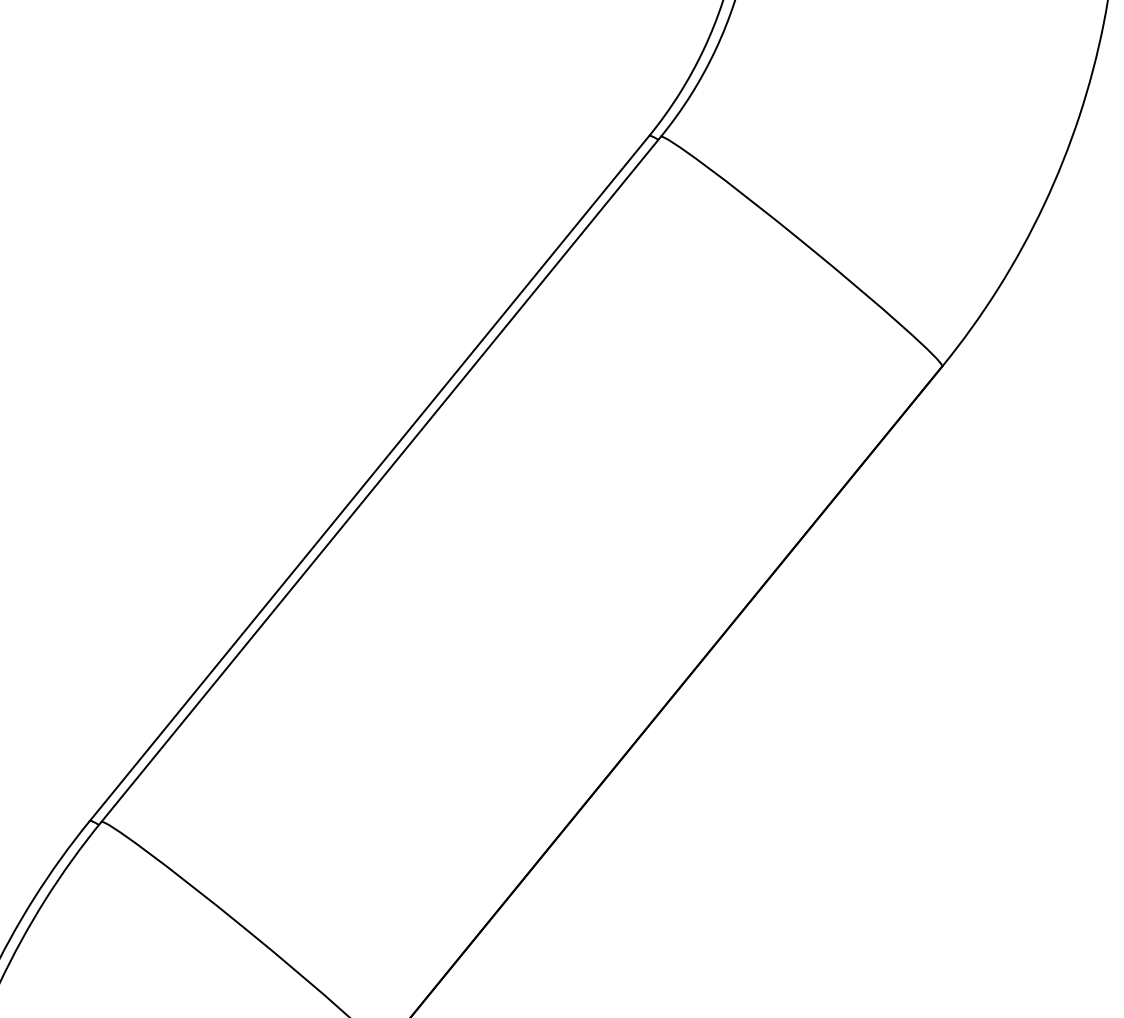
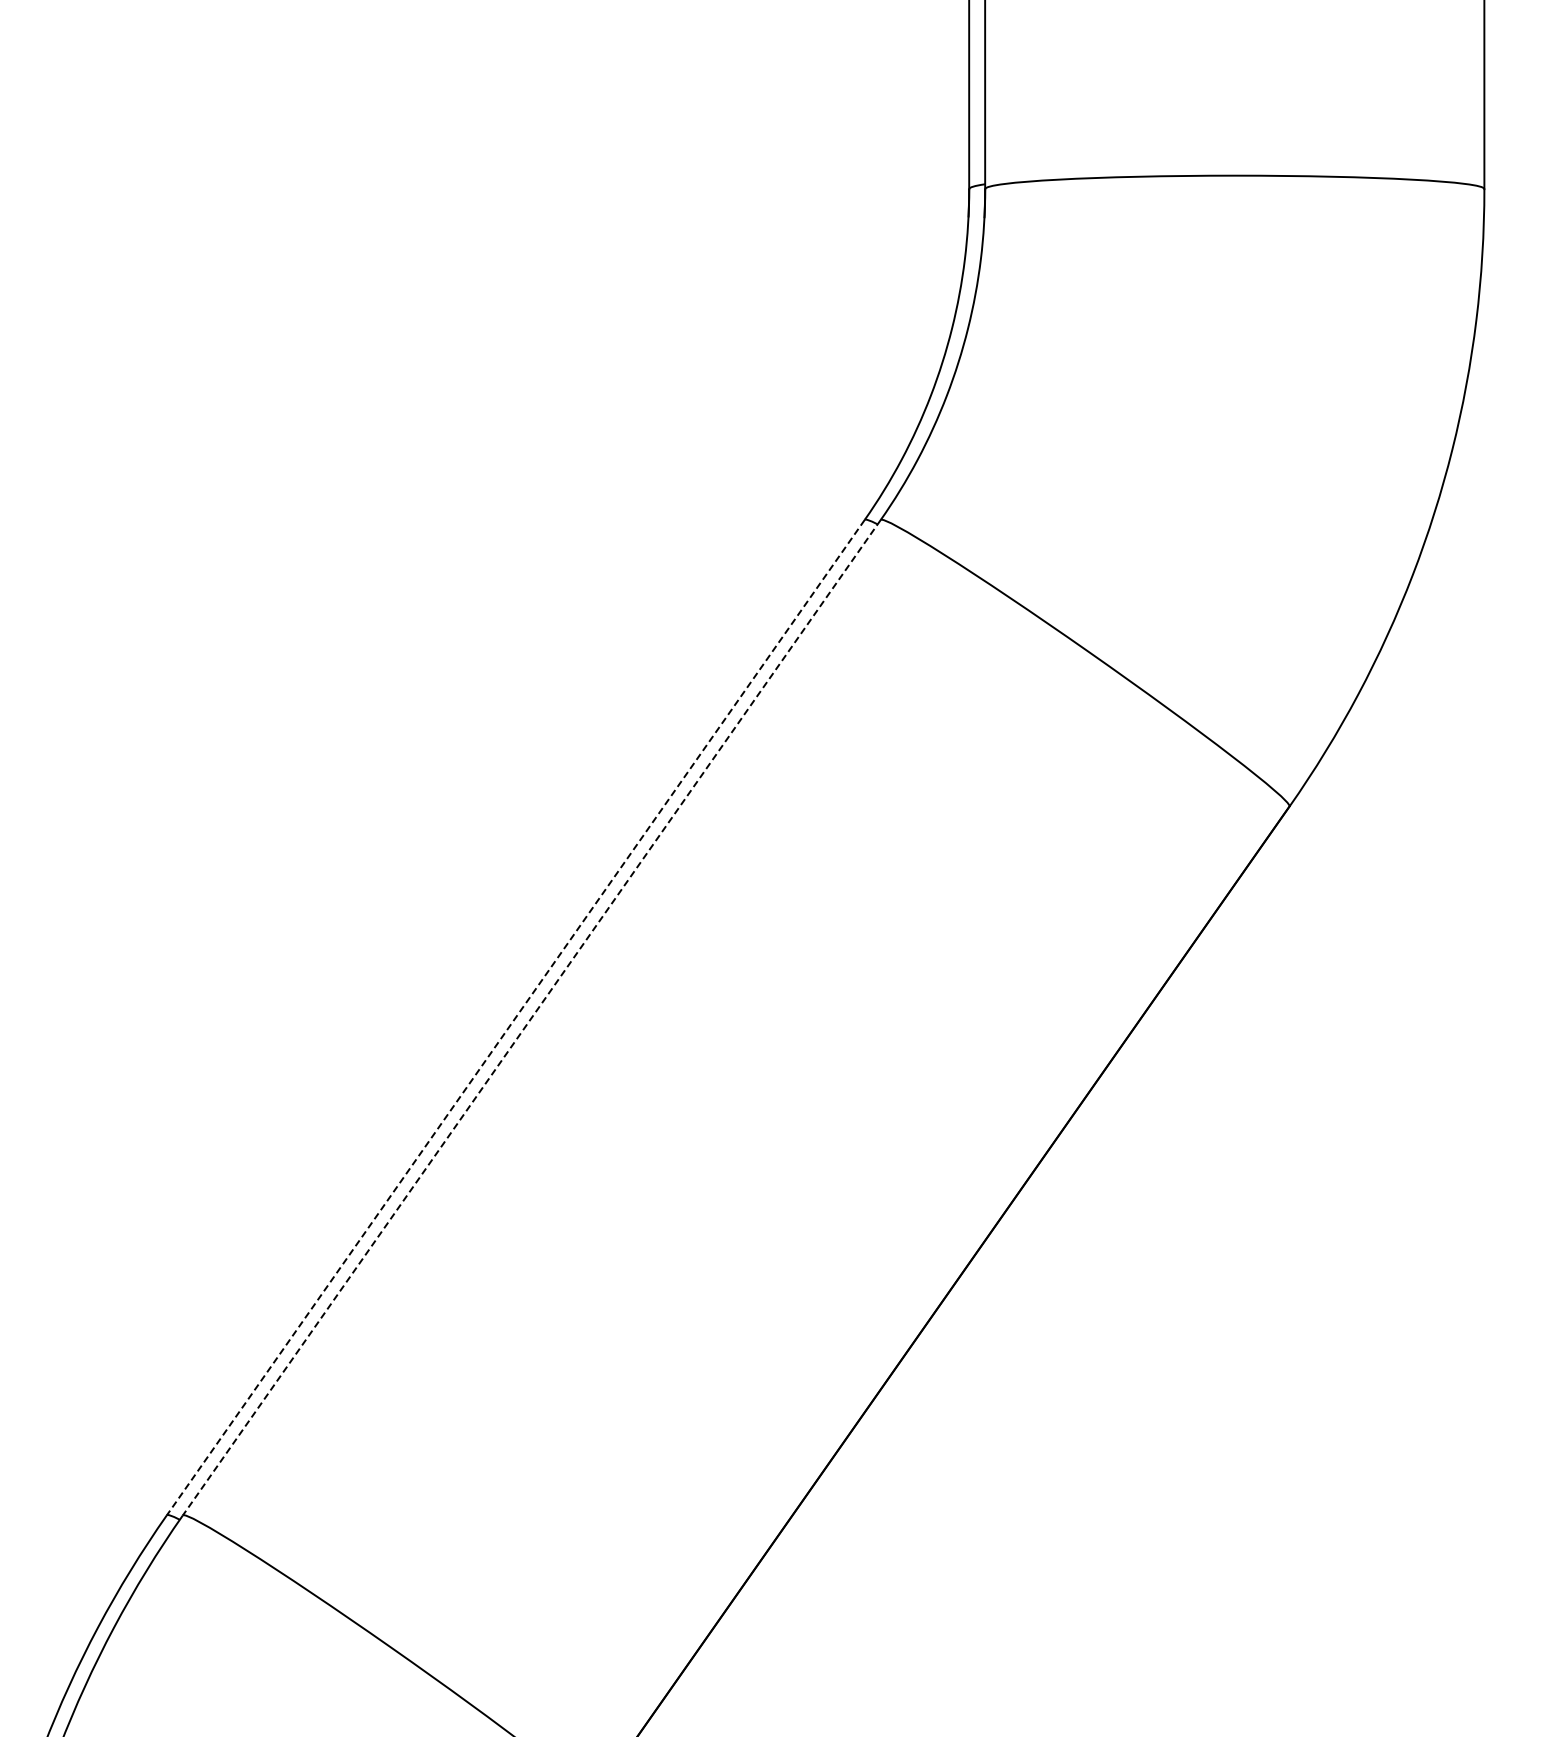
line: (369, 478) -> (515, 1017), solid -> dashed
line: (380, 479) -> (531, 1017), solid -> dashed

